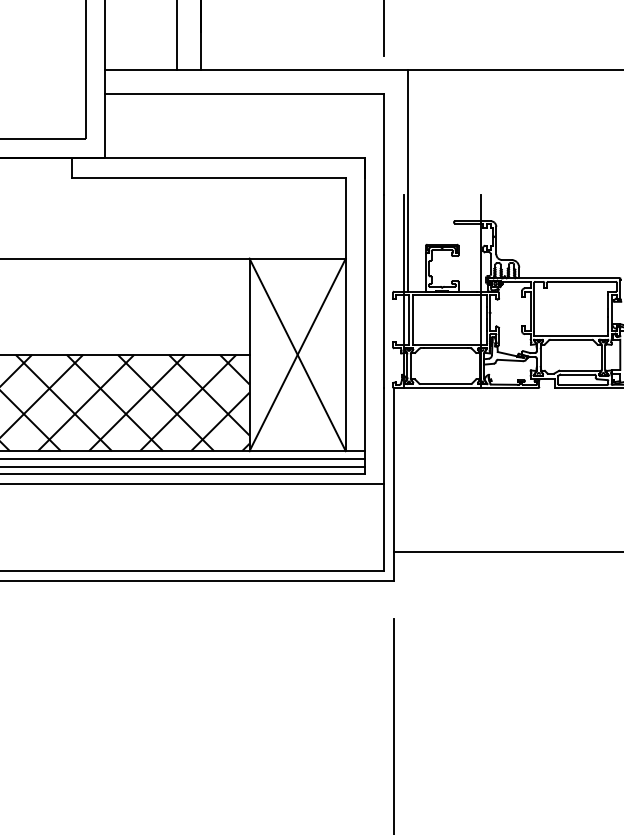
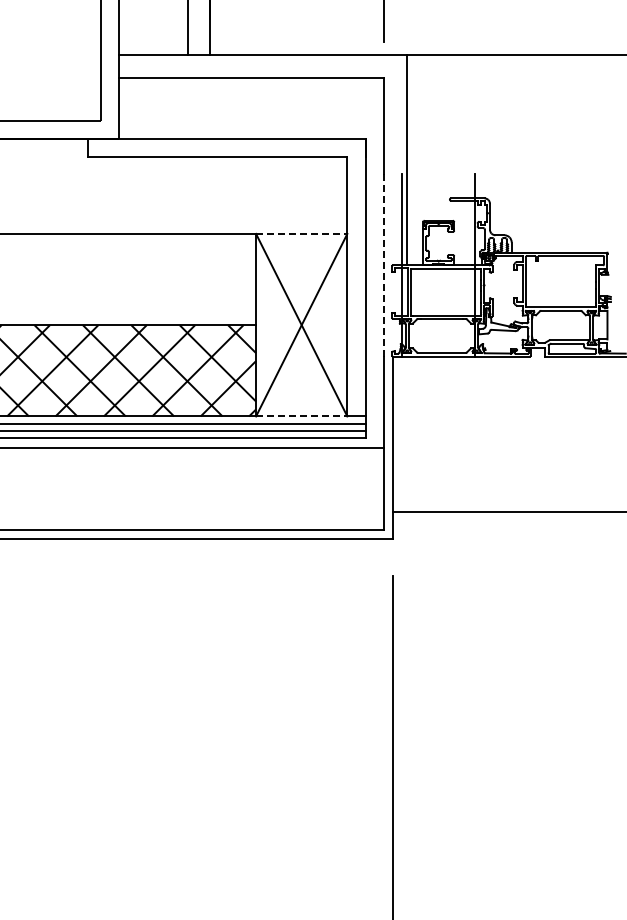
line: (297, 258) -> (301, 233), solid -> dashed
line: (383, 291) -> (383, 265), solid -> dashed
line: (297, 451) -> (301, 416), solid -> dashed

